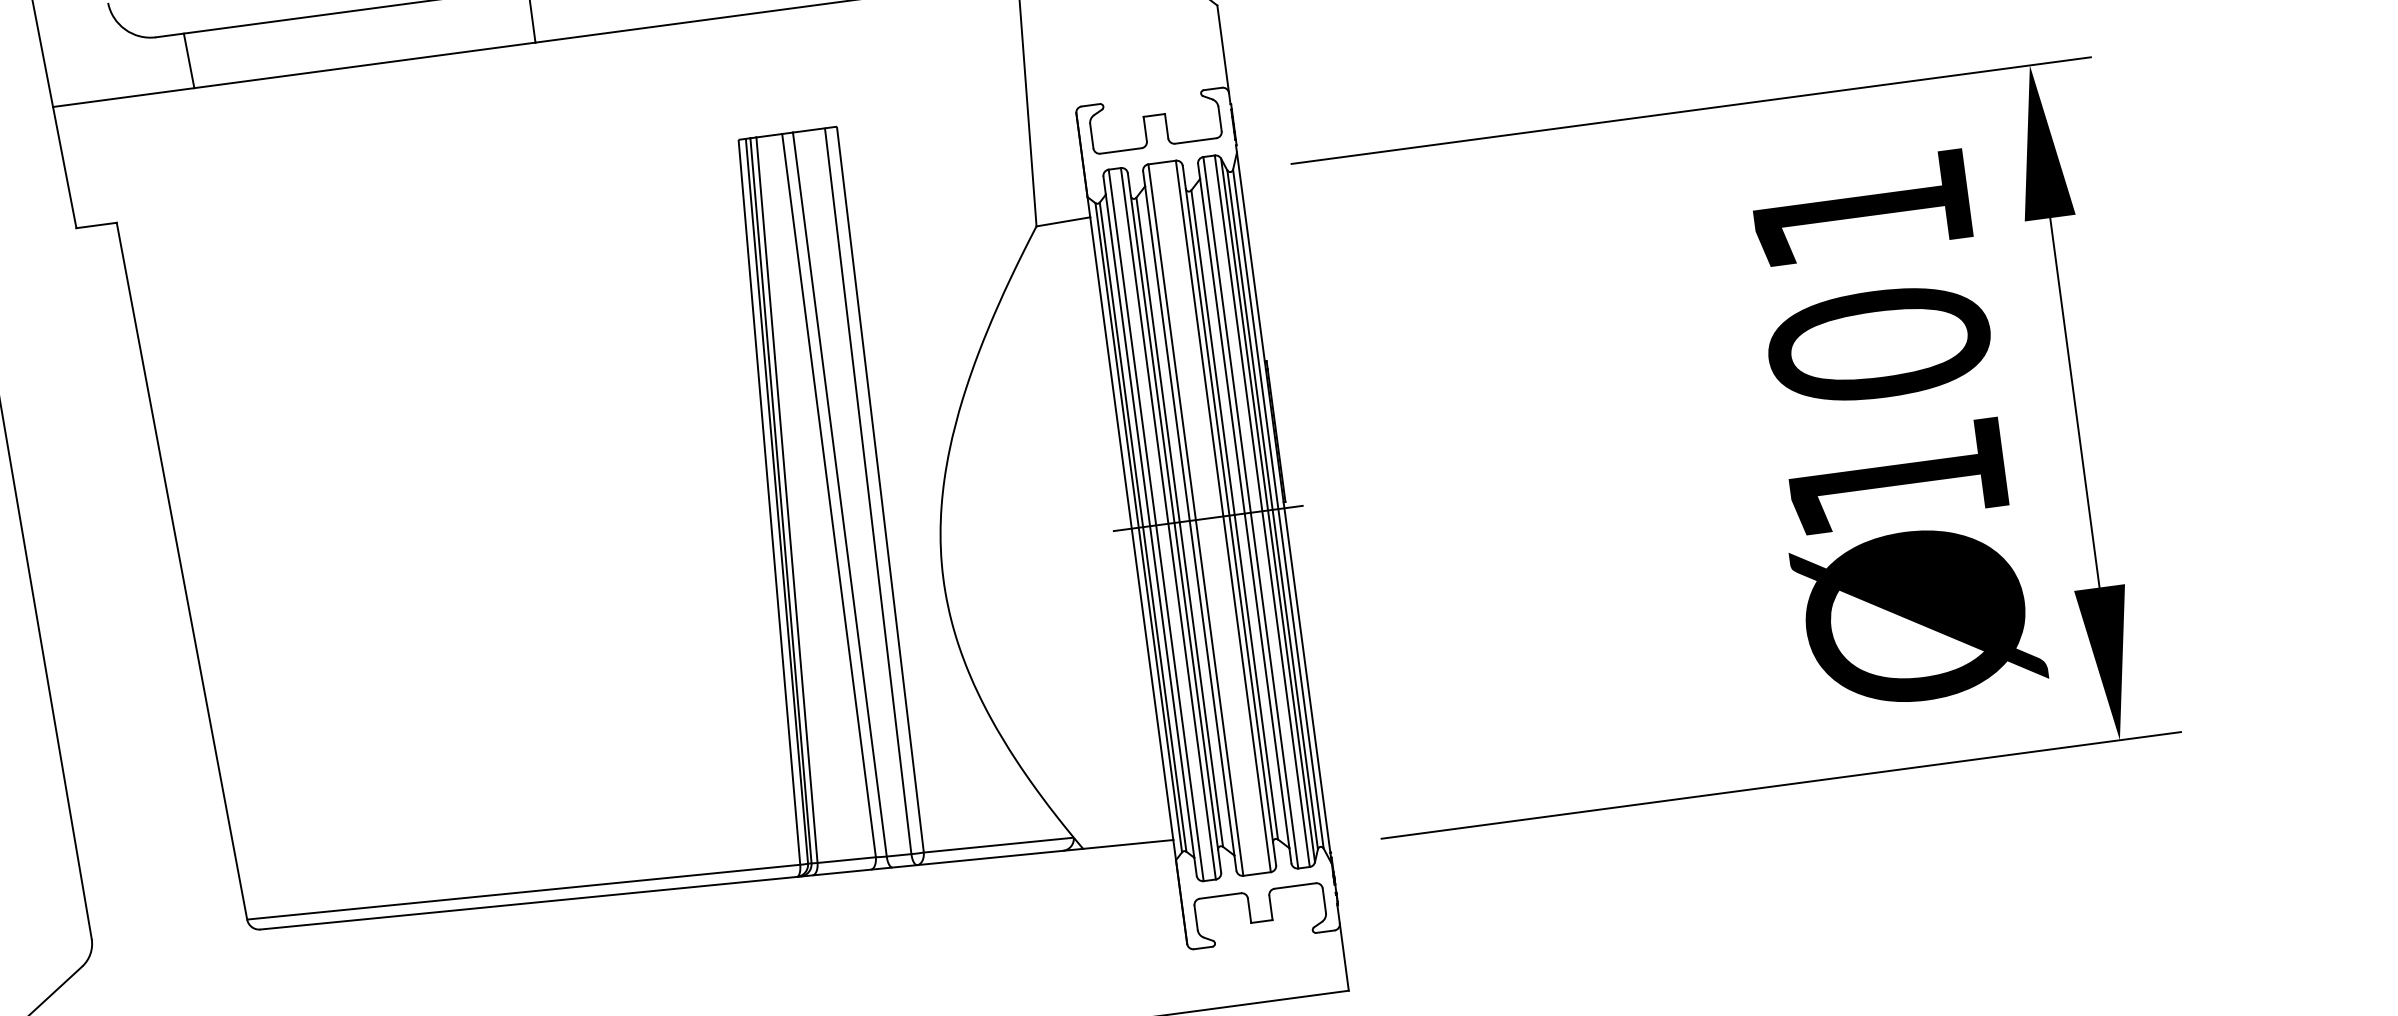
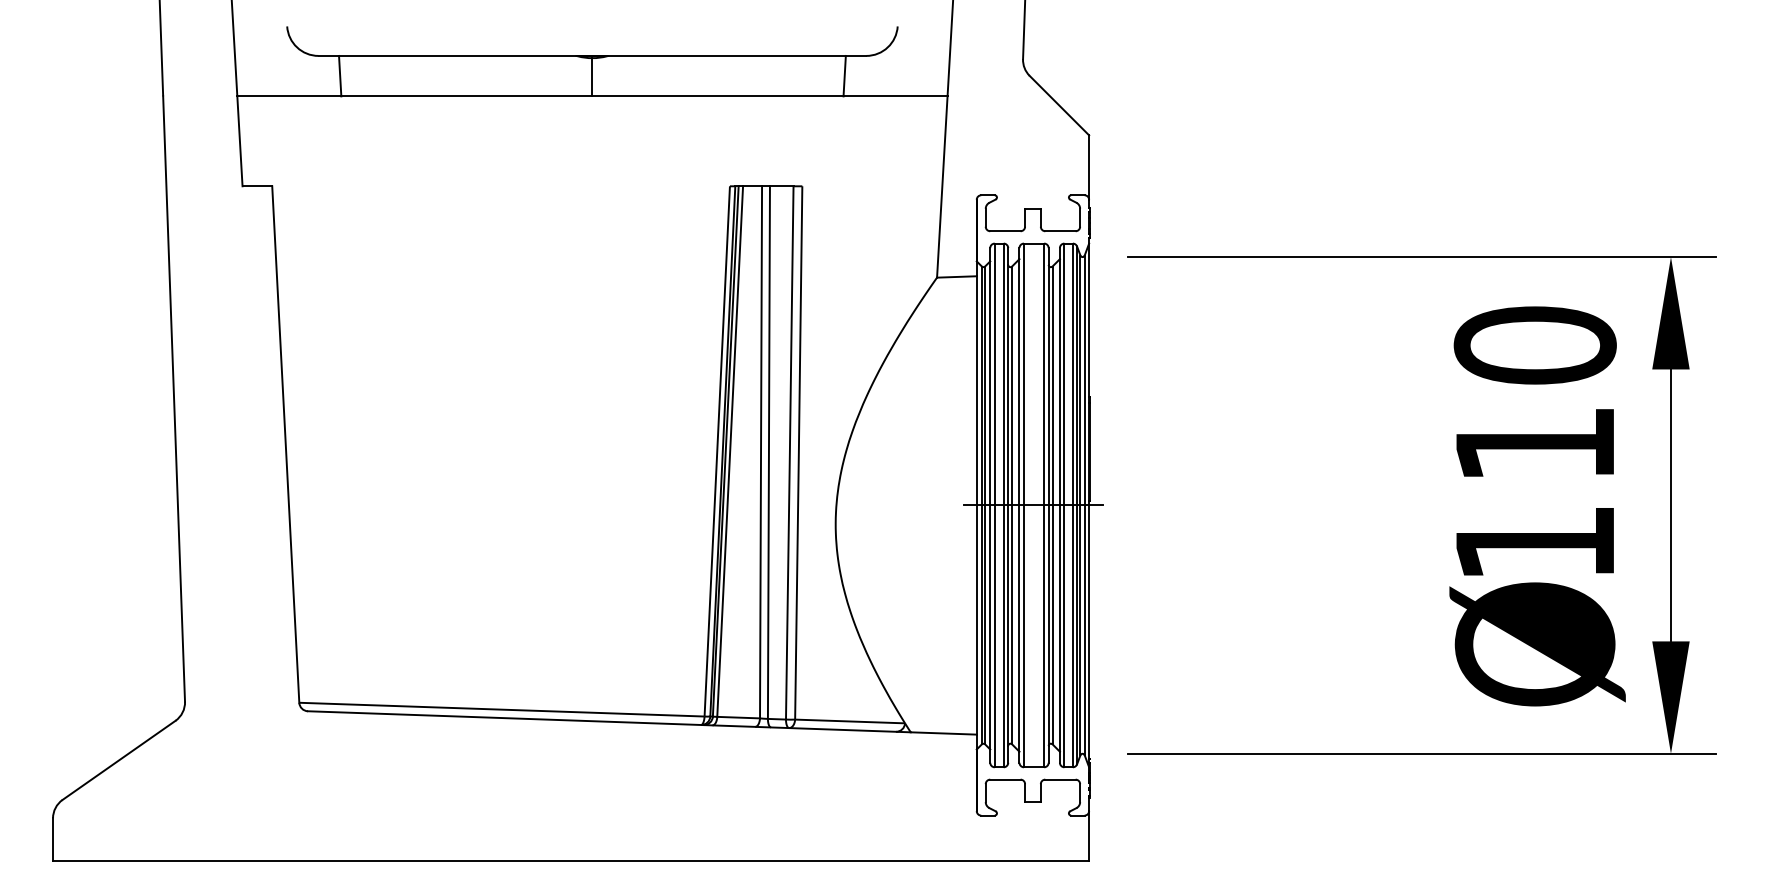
text: (1869, 276) -> (1534, 394), 101 -> 110

